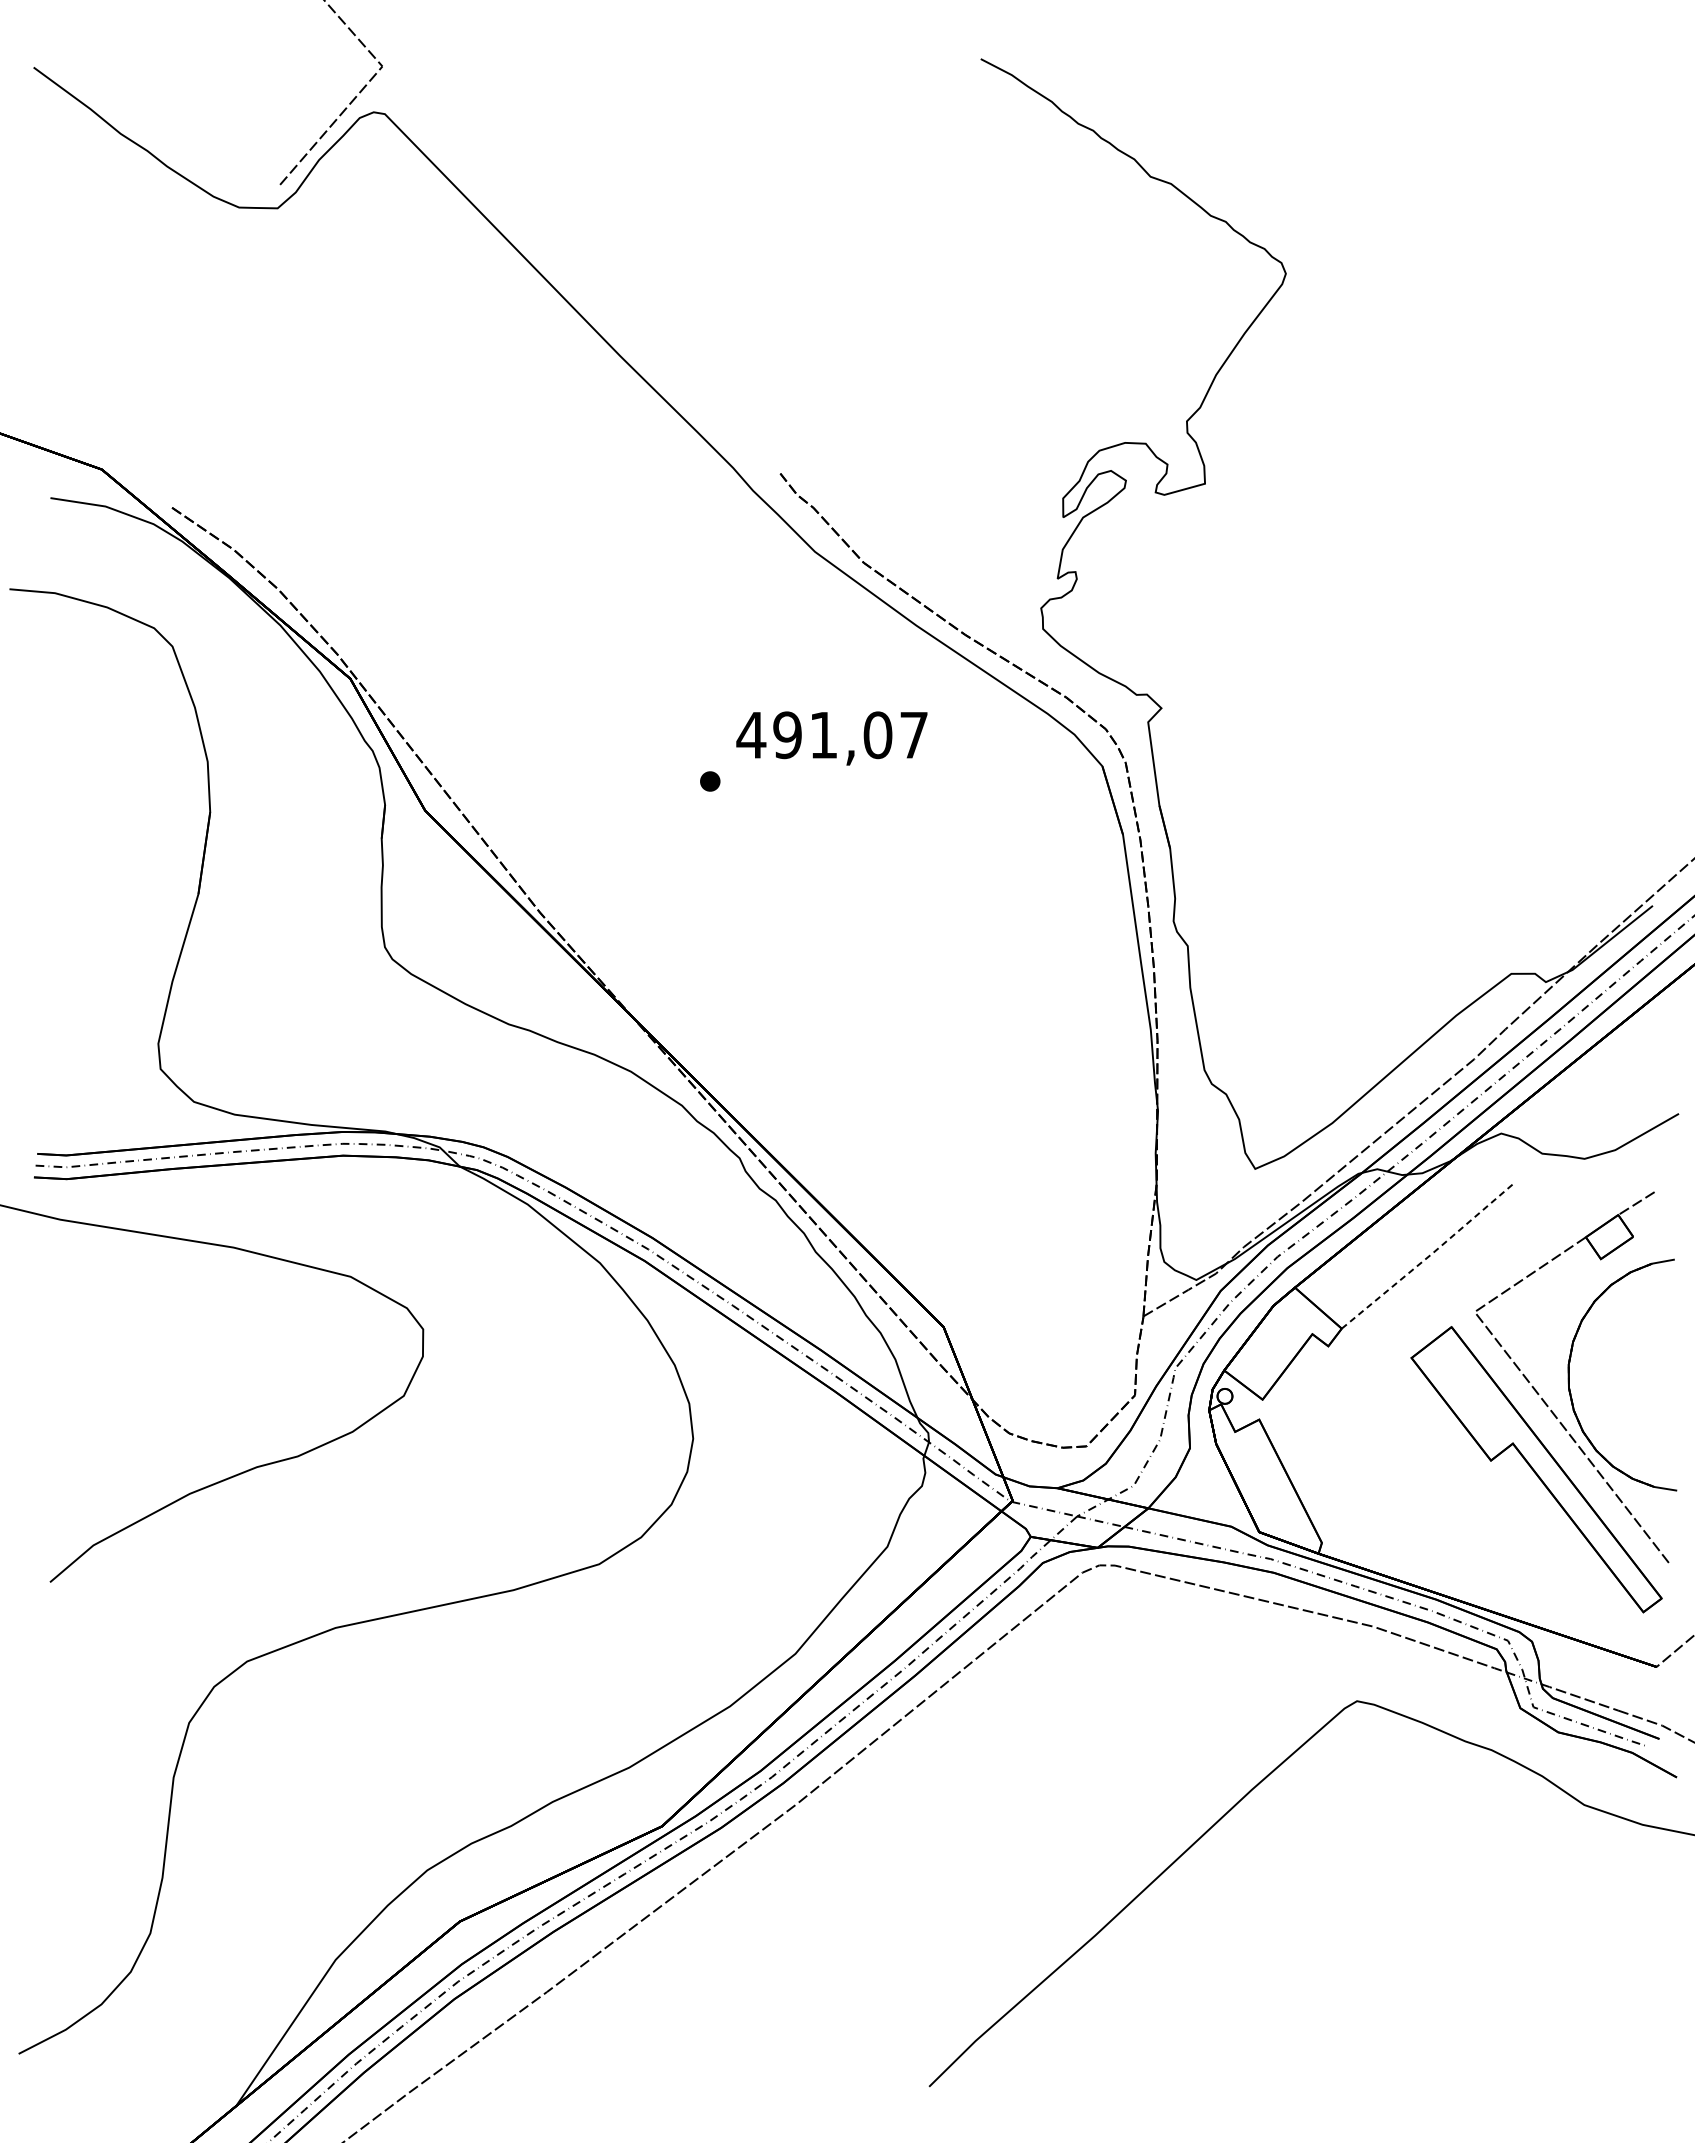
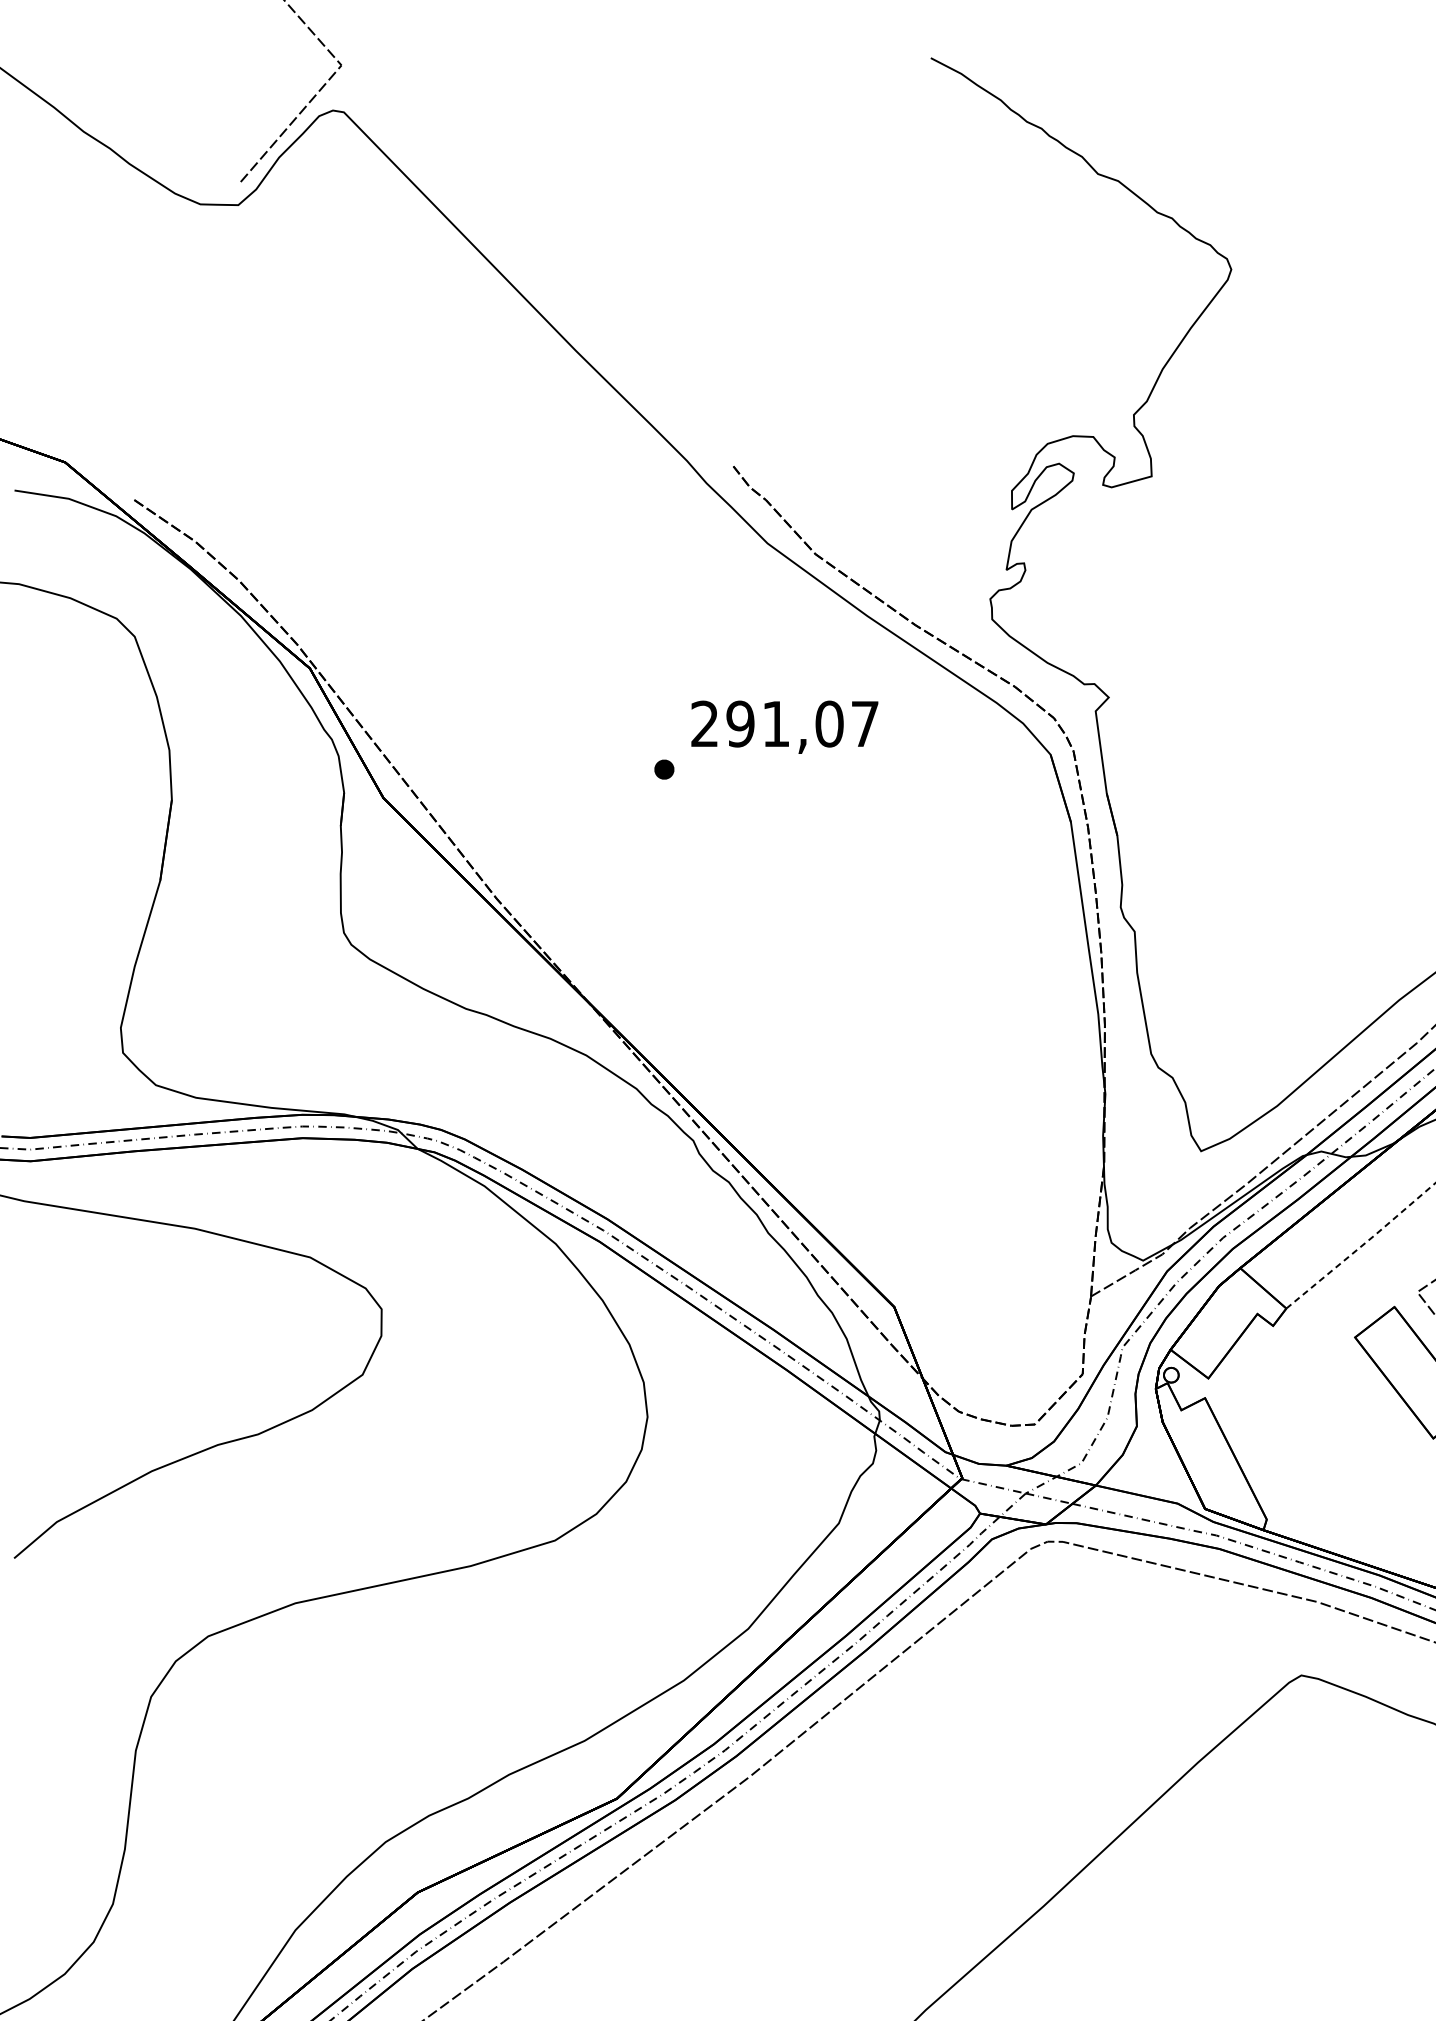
text: (751, 734) -> (705, 723), 491,07 -> 291,07

